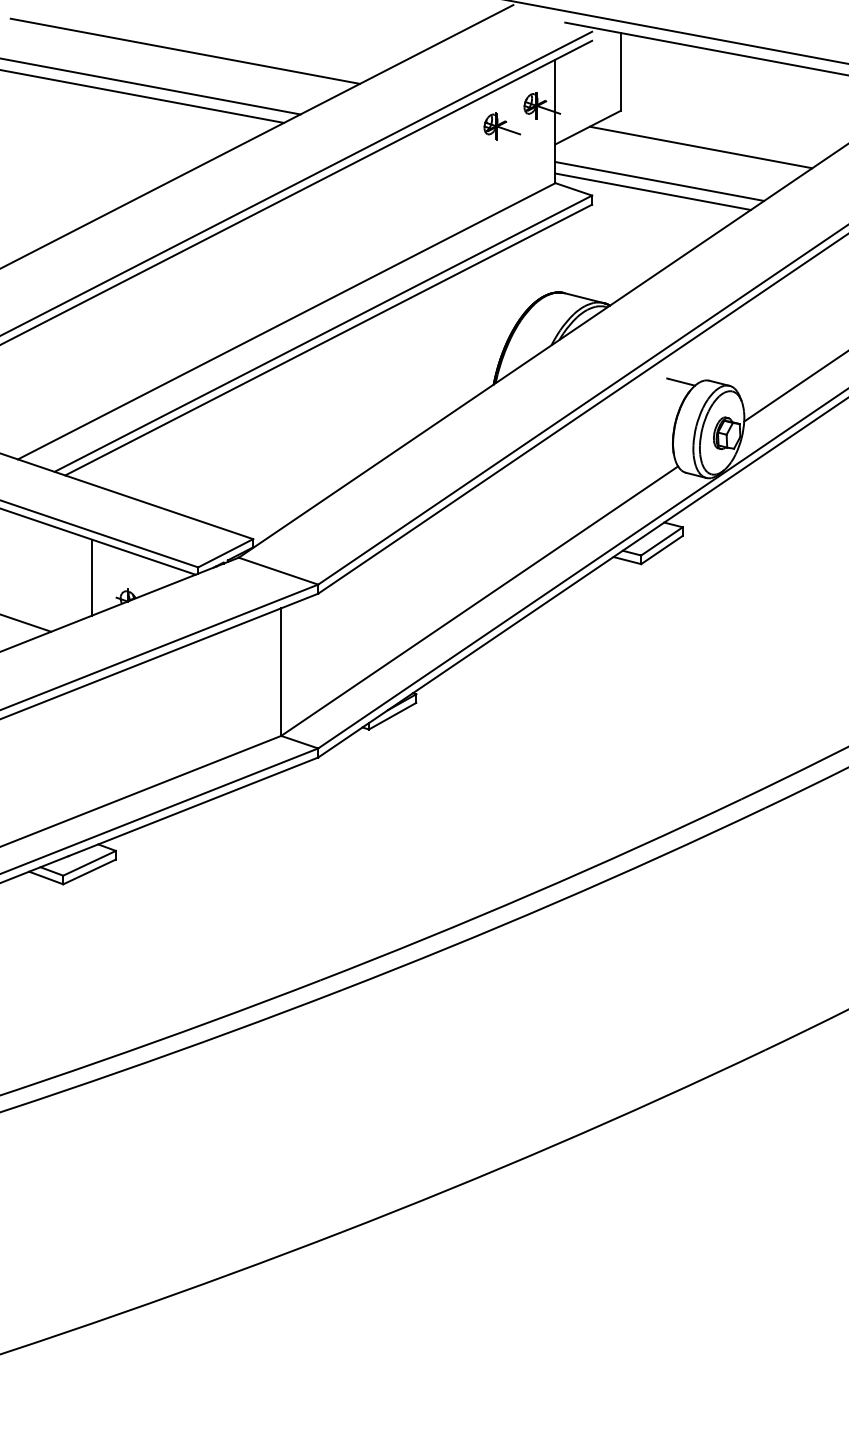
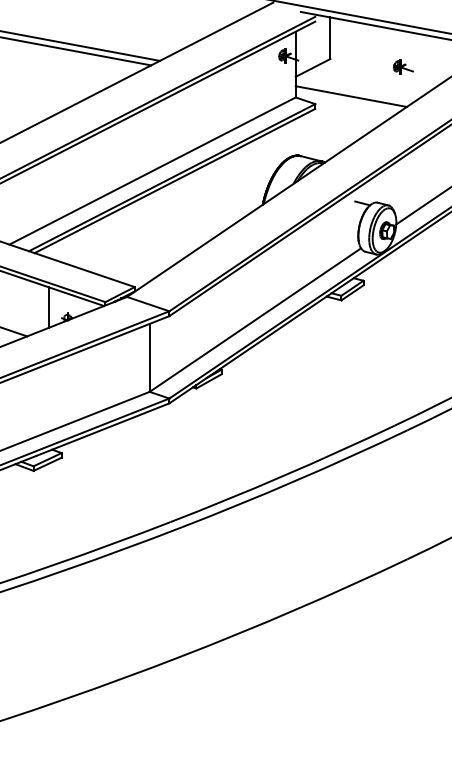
line: (185, 49) -> (98, 26), removed
part: (502, 124) -> (403, 66), moved
line: (701, 147) -> (373, 78), removed
line: (652, 190) -> (347, 101), removed

